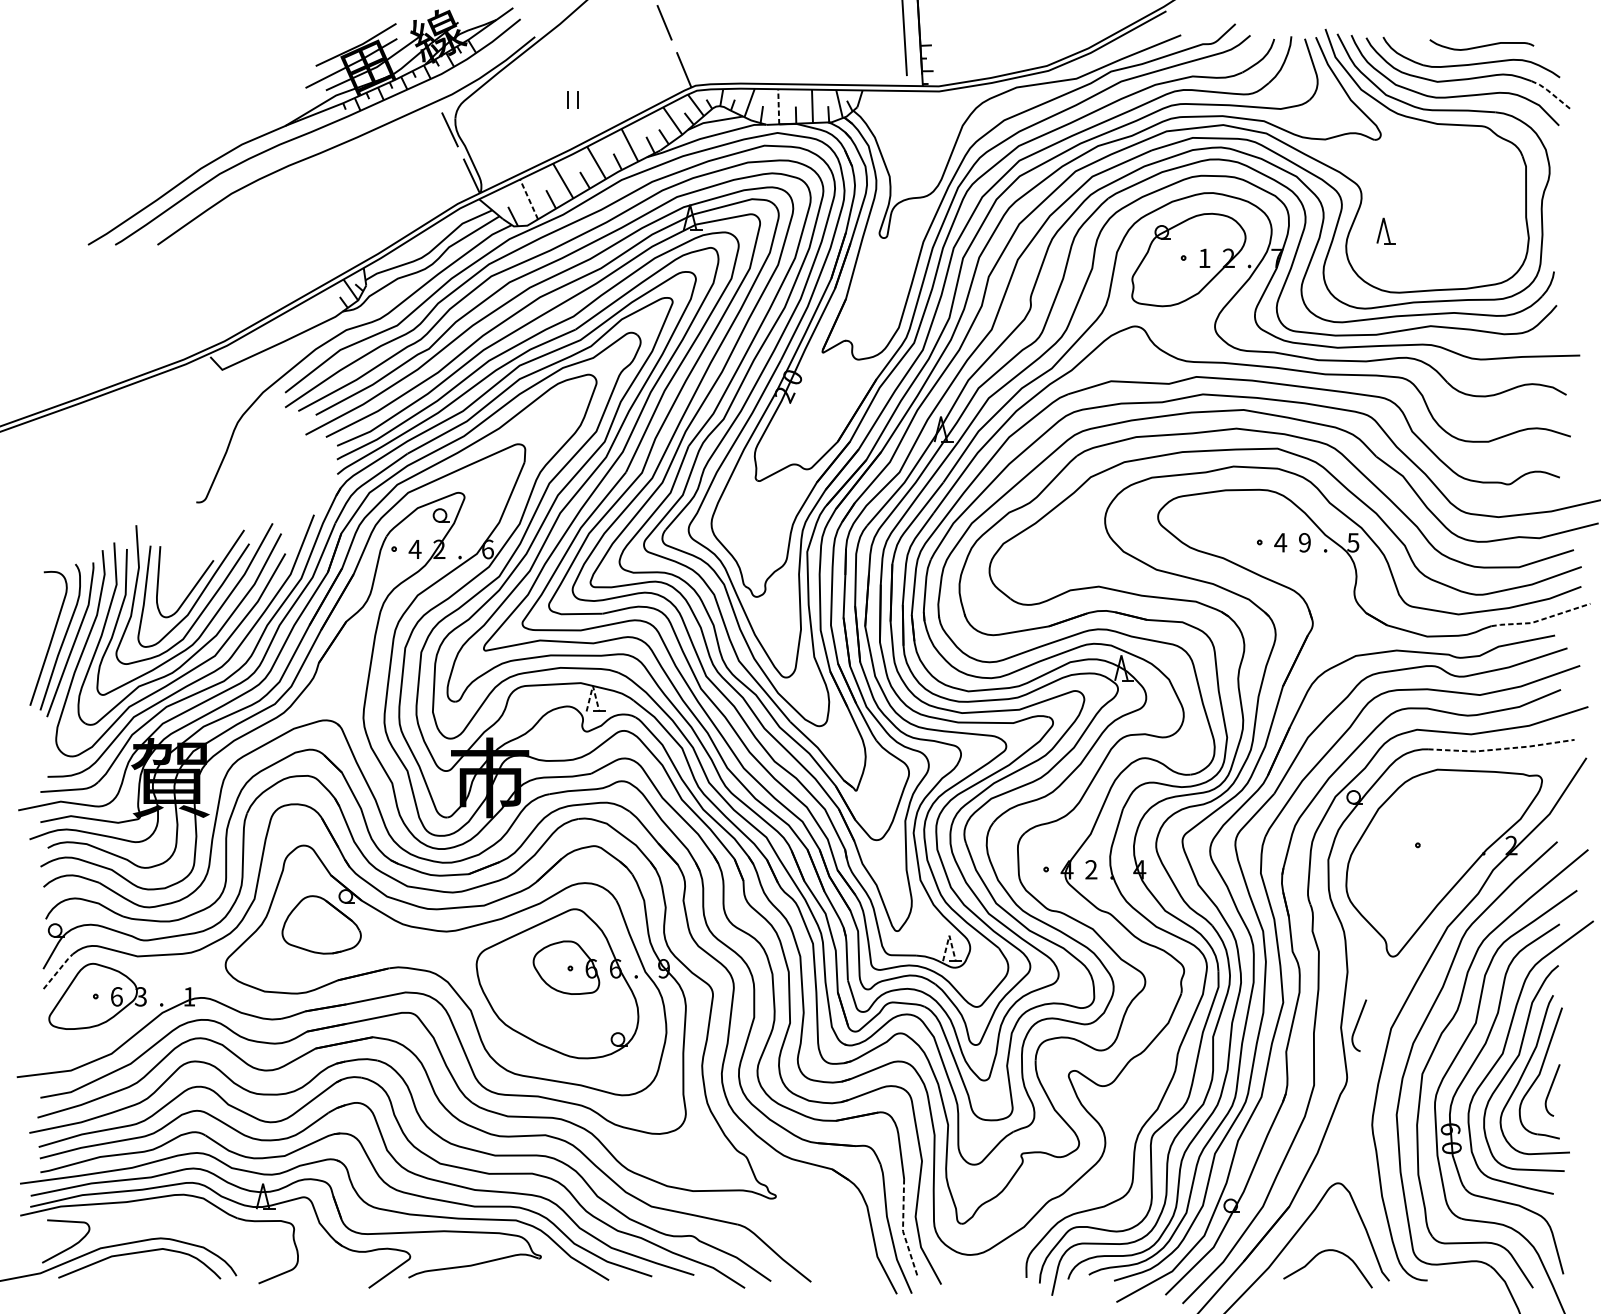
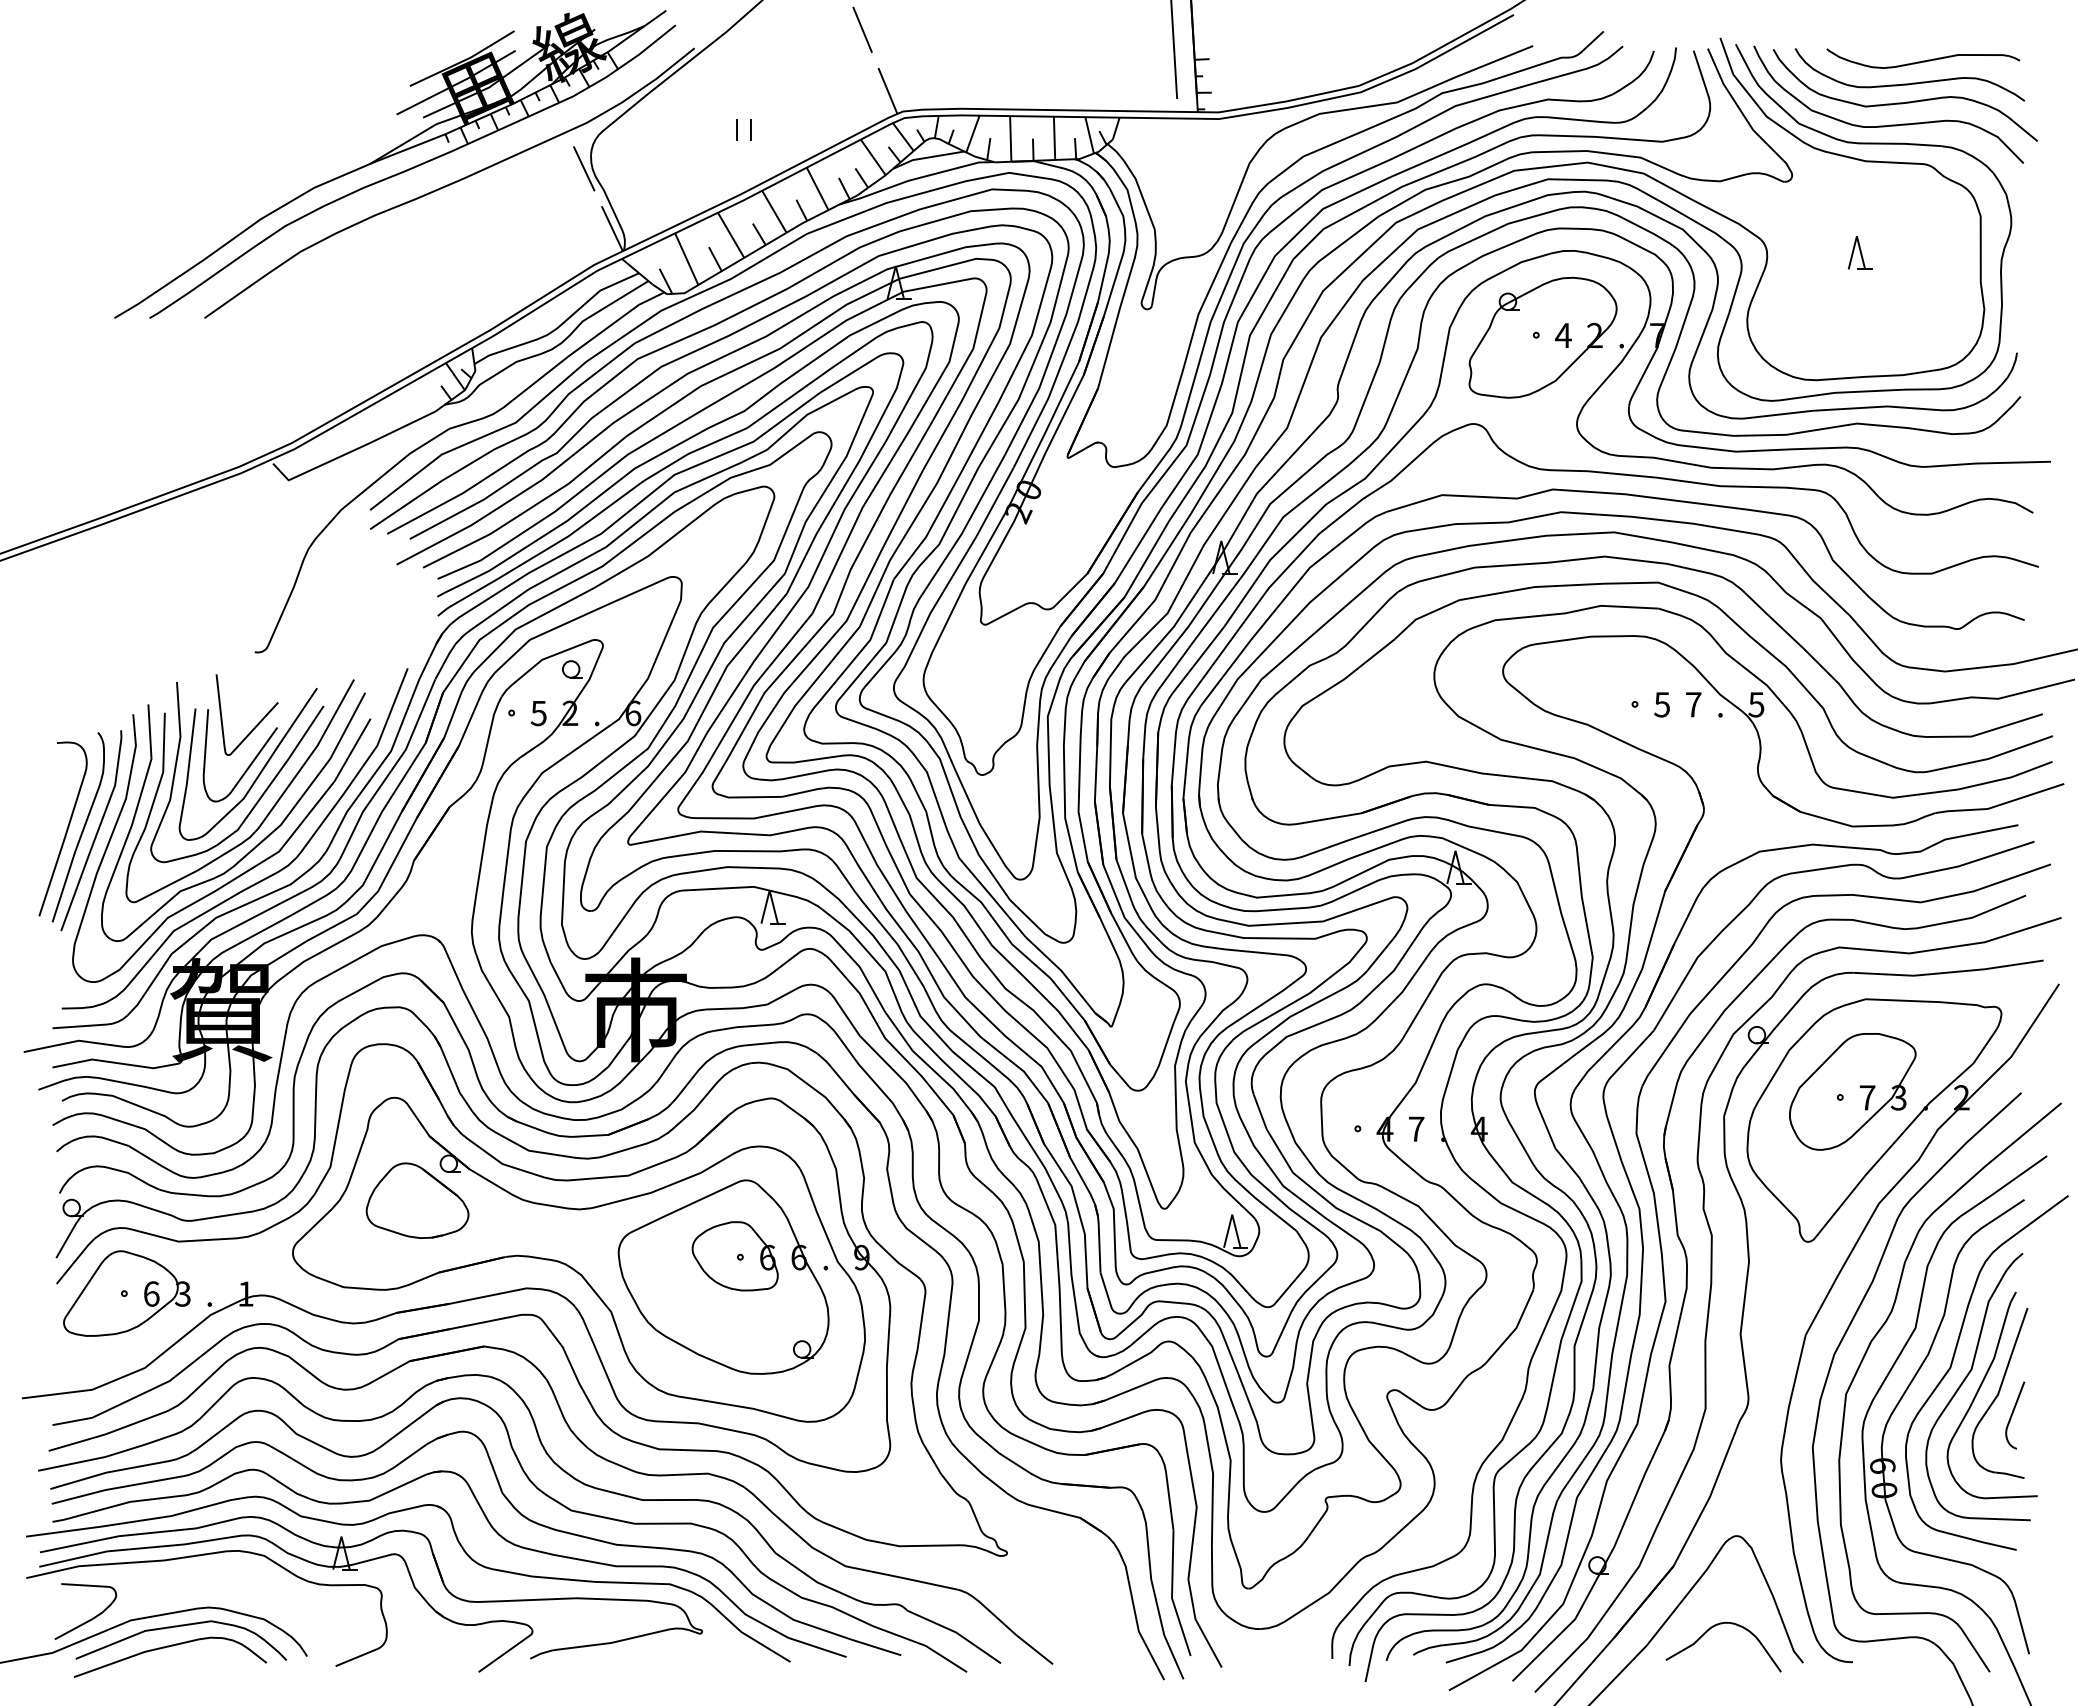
part: (1482, 44) -> (1923, 58), size x1.43
line: (1550, 92) -> (2012, 120), dashed -> solid
line: (778, 106) -> (1010, 138), dashed -> solid
line: (528, 198) -> (686, 258), dashed -> solid
part: (1385, 230) -> (1859, 252), moved
text: (1204, 258) -> (1563, 335), 1 -> 4
text: (1280, 542) -> (1661, 704), 4 -> 5
text: (1304, 542) -> (1693, 704), 9 -> 7
text: (414, 549) -> (538, 713), 4 -> 5
curve: (197, 557) -> (256, 724), added
line: (1541, 619) -> (2000, 804), dashed -> solid
line: (592, 685) -> (769, 890), dashed -> solid
line: (1502, 749) -> (1949, 972), dashed -> solid
part: (1427, 840) -> (1852, 1091), added
text: (1091, 869) -> (1416, 1128), 2 -> 7
line: (949, 935) -> (1232, 1214), dashed -> solid
line: (58, 970) -> (76, 1260), dashed -> solid
curve: (1357, 1024) -> (1762, 1329), removed
line: (903, 1229) -> (1172, 1595), dashed -> solid
part: (130, 1269) -> (169, 1647), added

